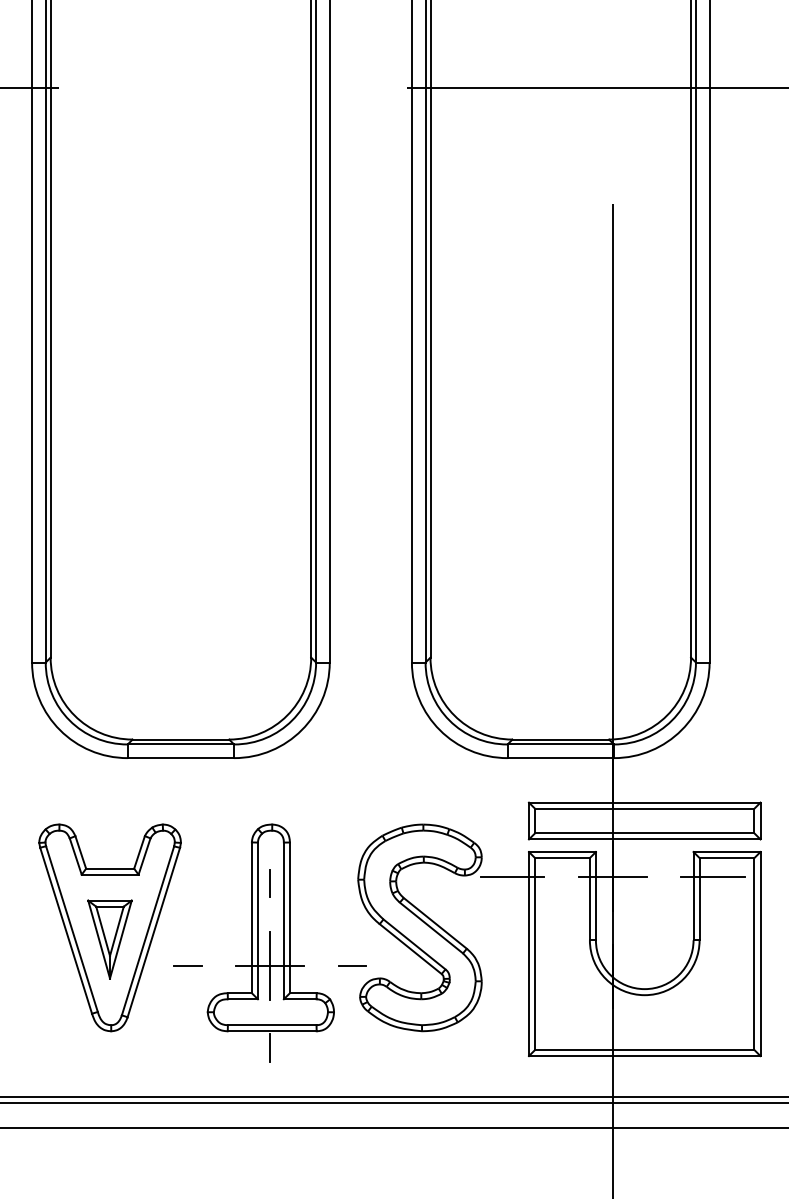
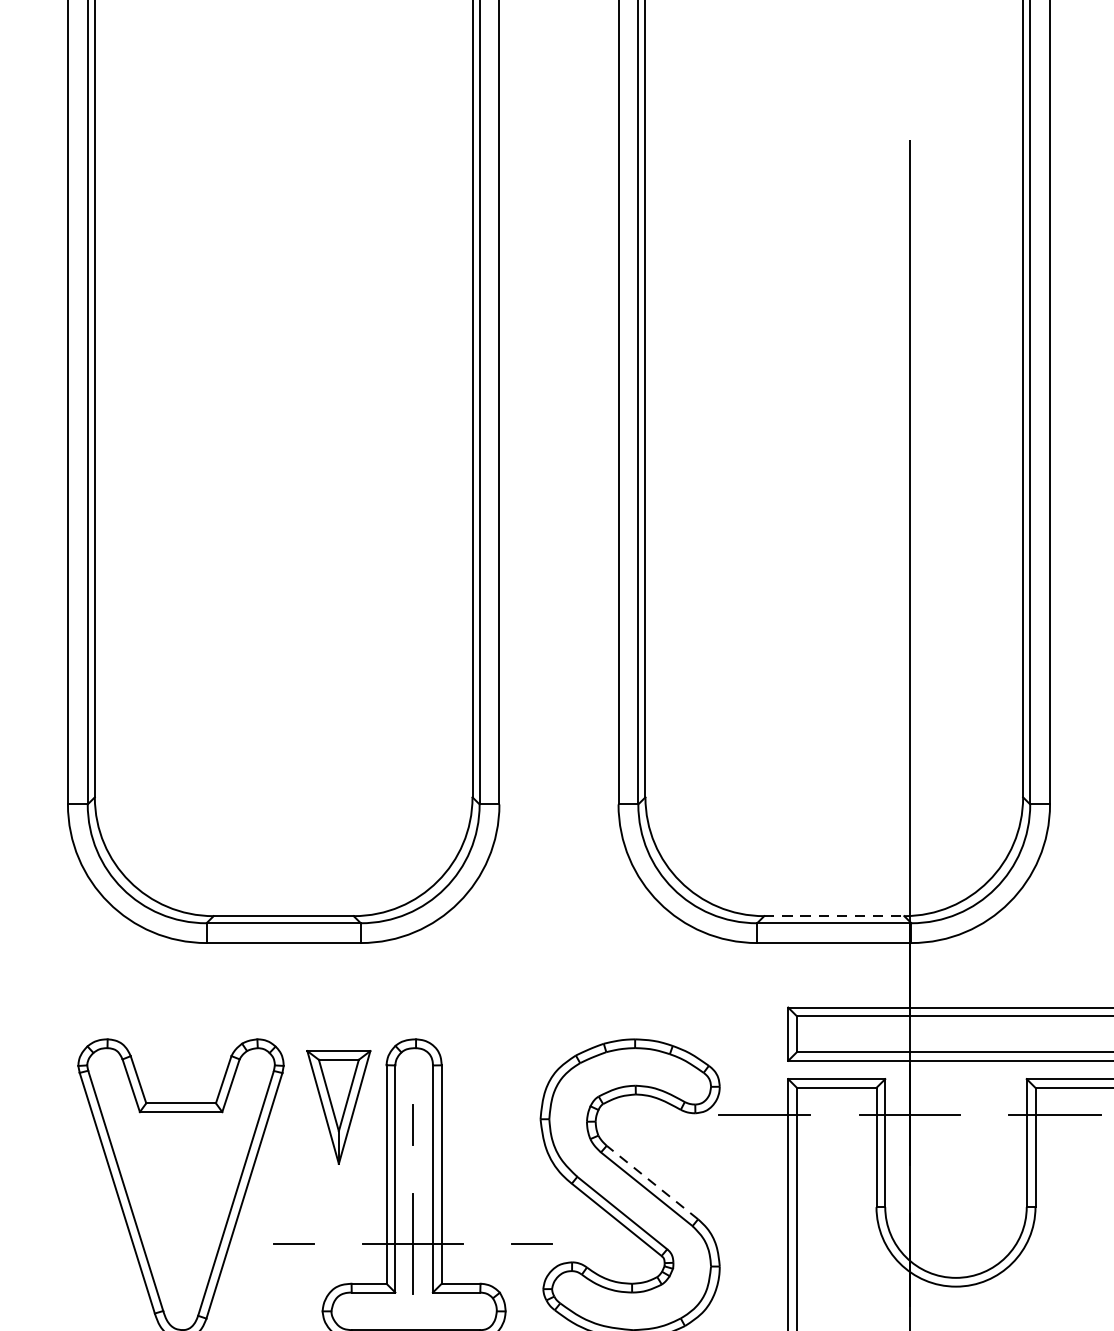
line: (561, 739) -> (835, 916), solid -> dashed
line: (434, 923) -> (651, 1182), solid -> dashed
part: (109, 939) -> (338, 1107), moved

